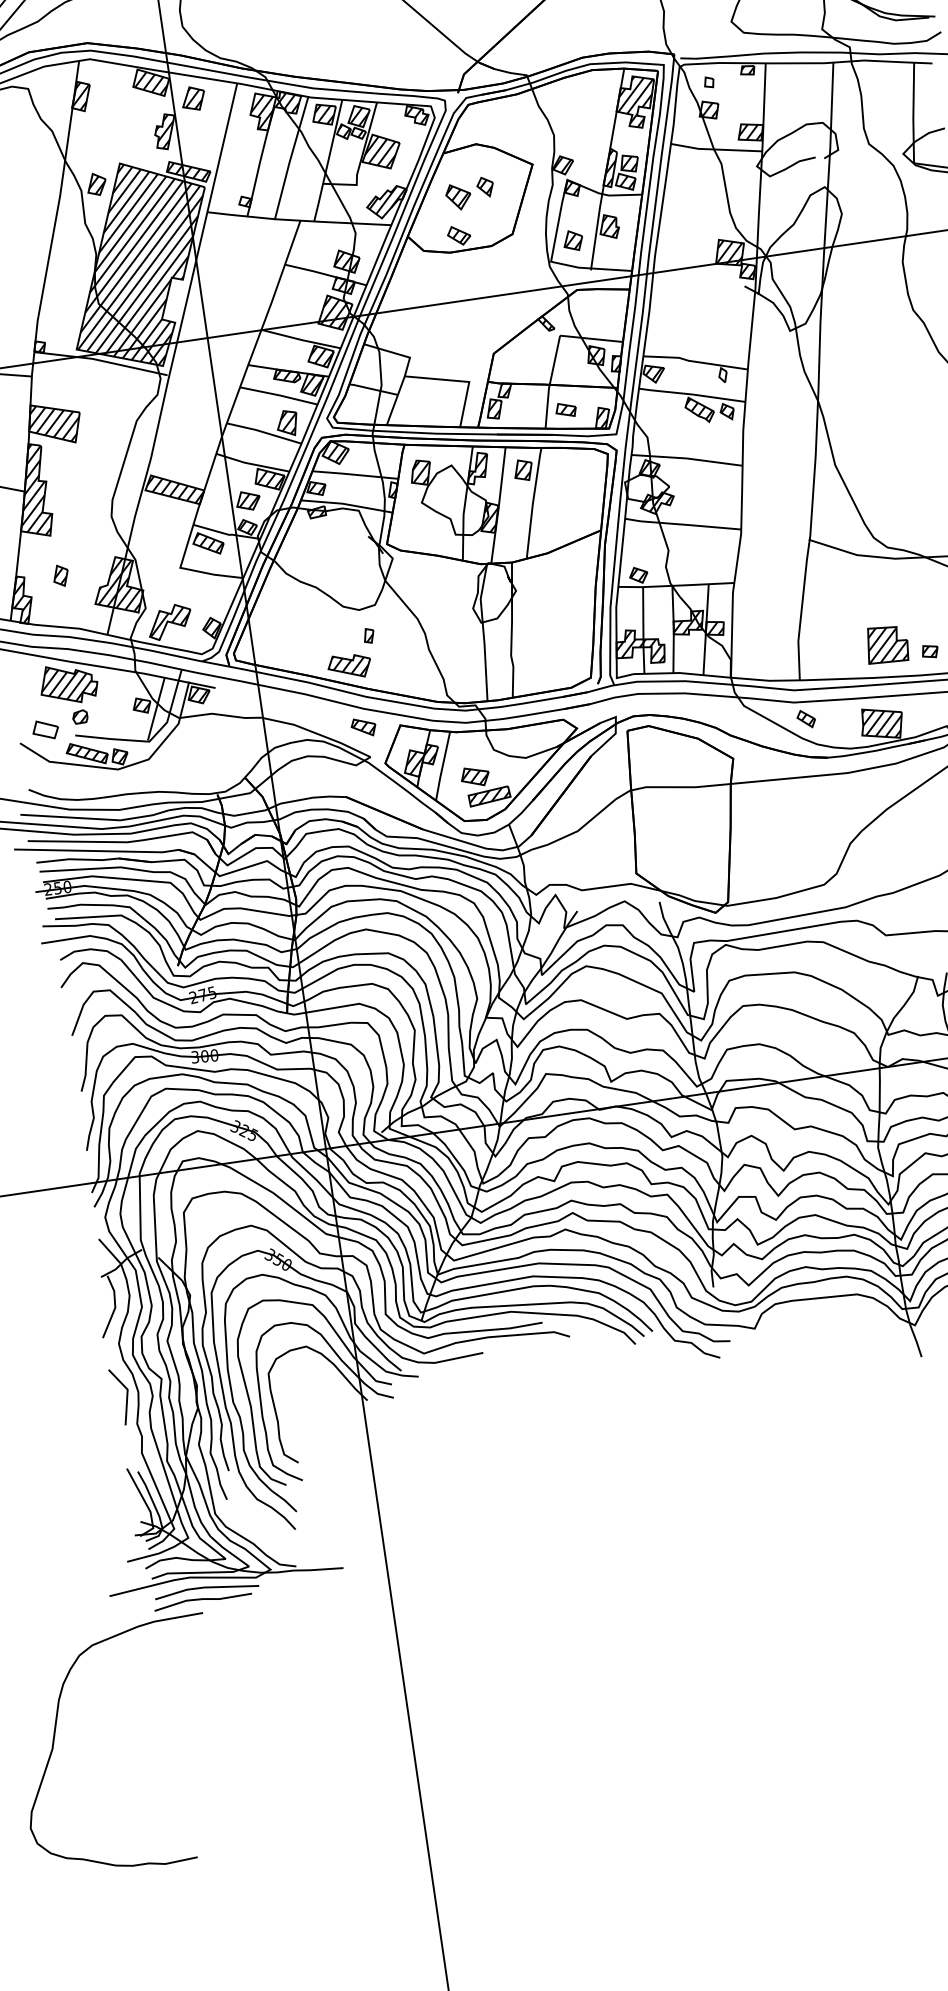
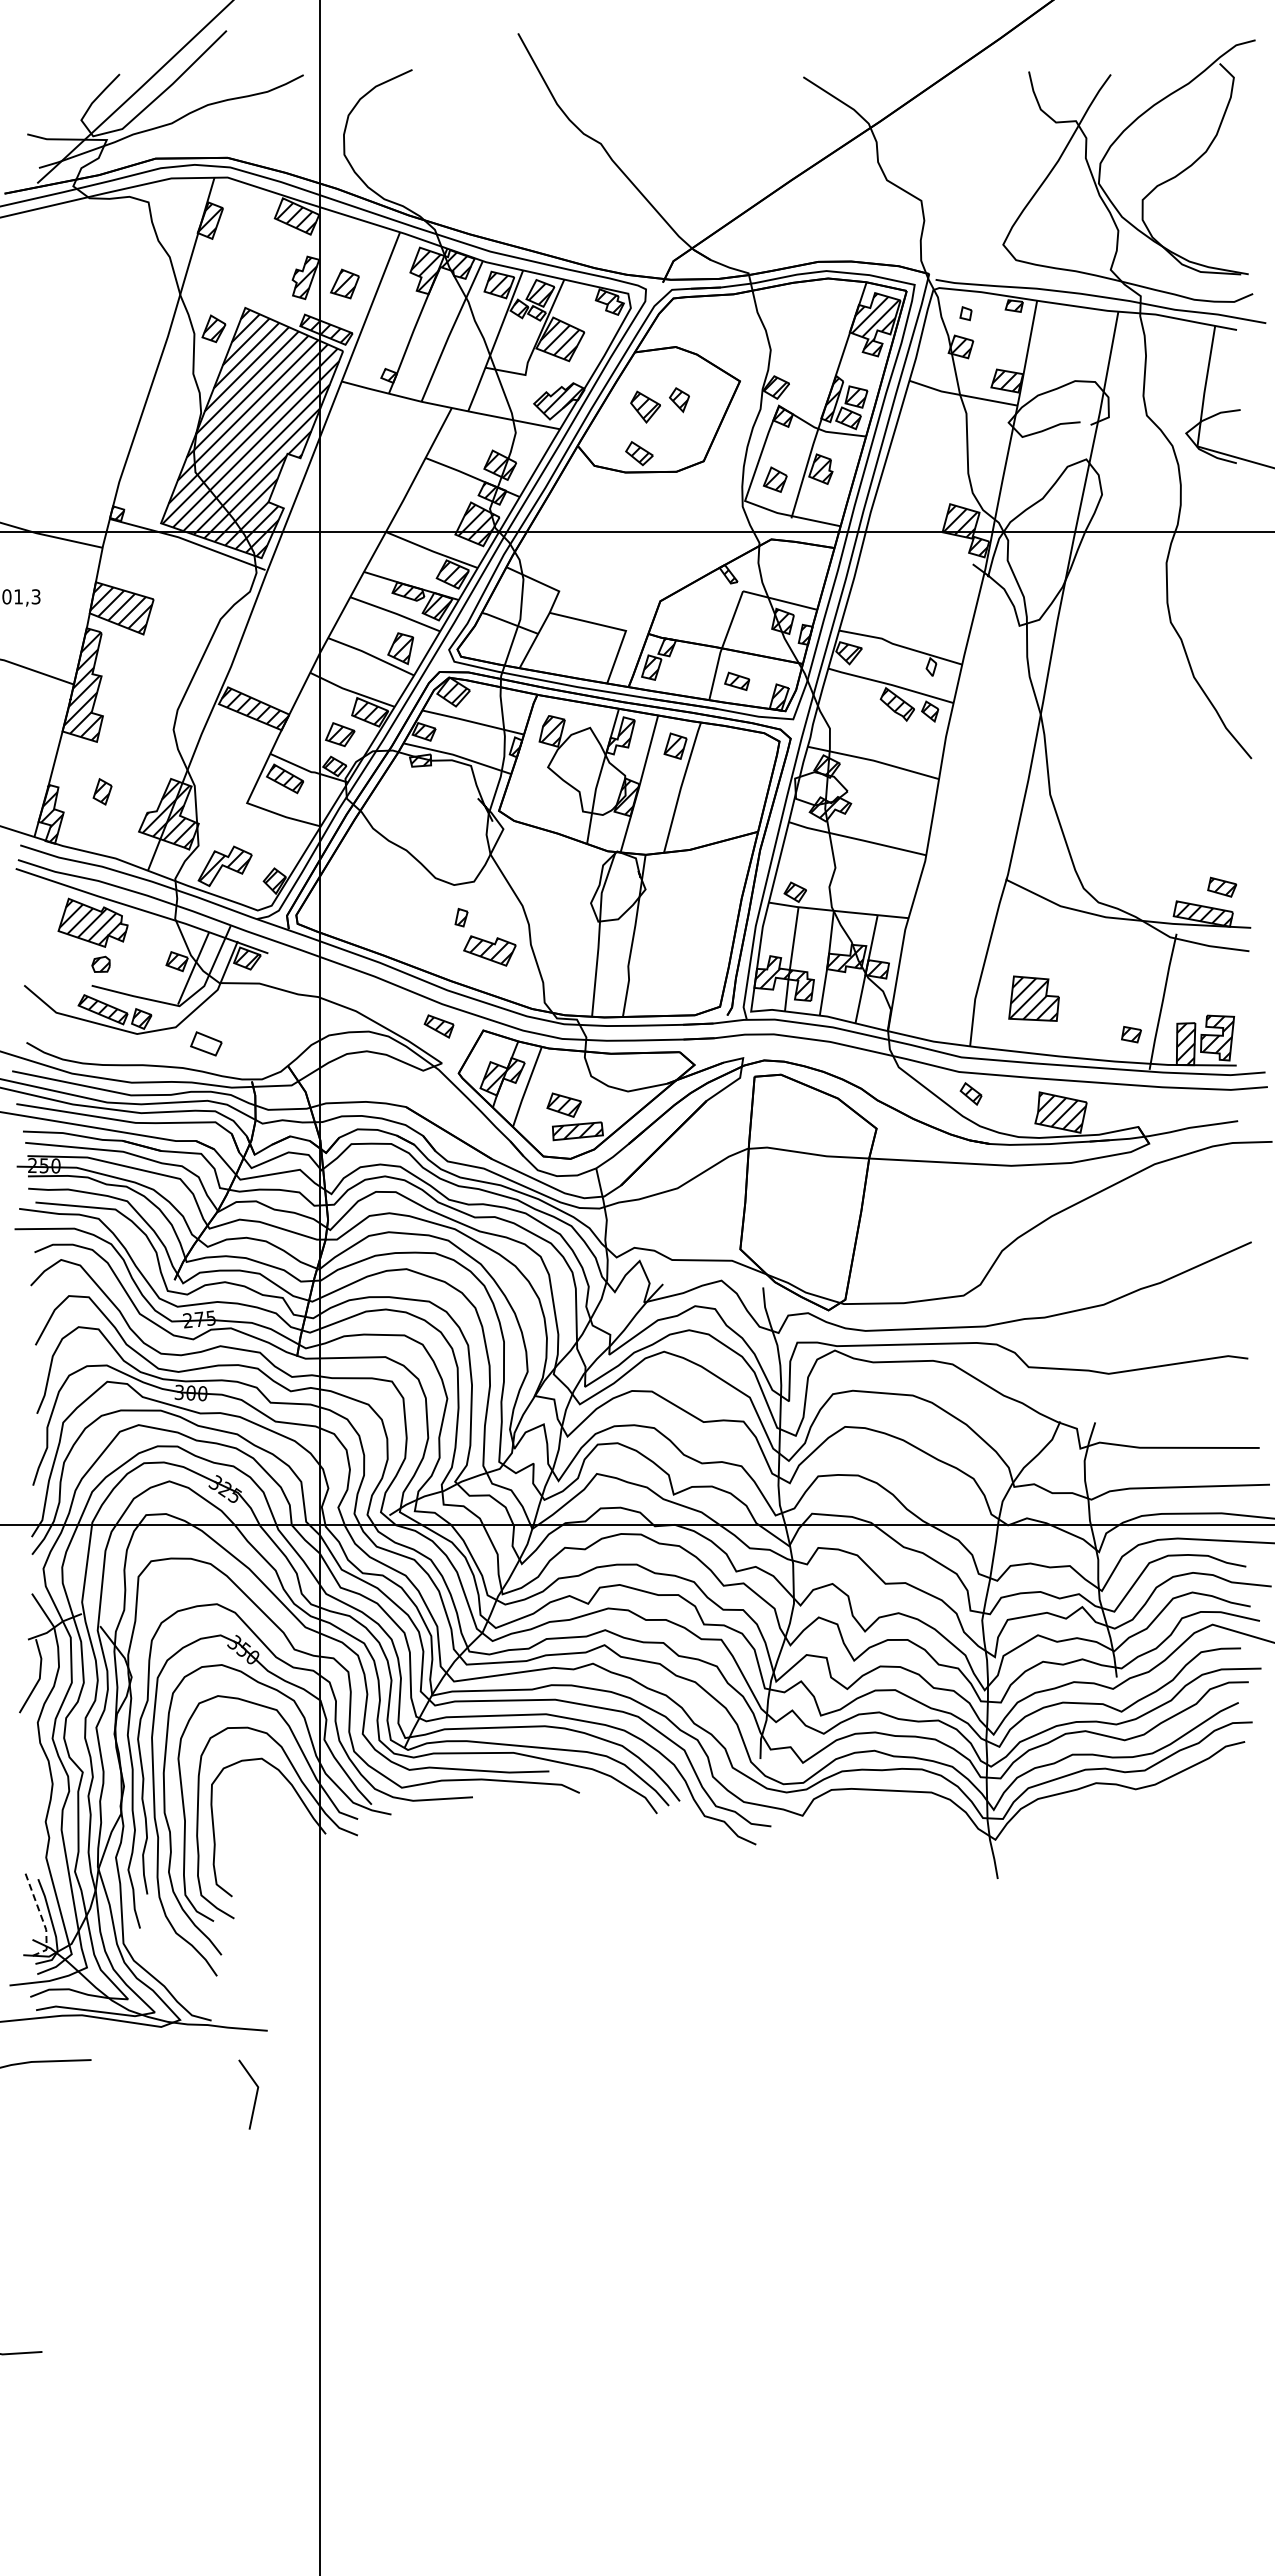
part: (193, 98) -> (344, 283), moved
part: (886, 644) -> (1033, 998), moved
part: (349, 666) -> (489, 950), moved
part: (45, 729) -> (206, 1043), moved
line: (126, 1395) -> (255, 2094), moved
line: (147, 1505) -> (43, 1921), solid -> dashed
part: (206, 1594) -> (98, 2038), removed

